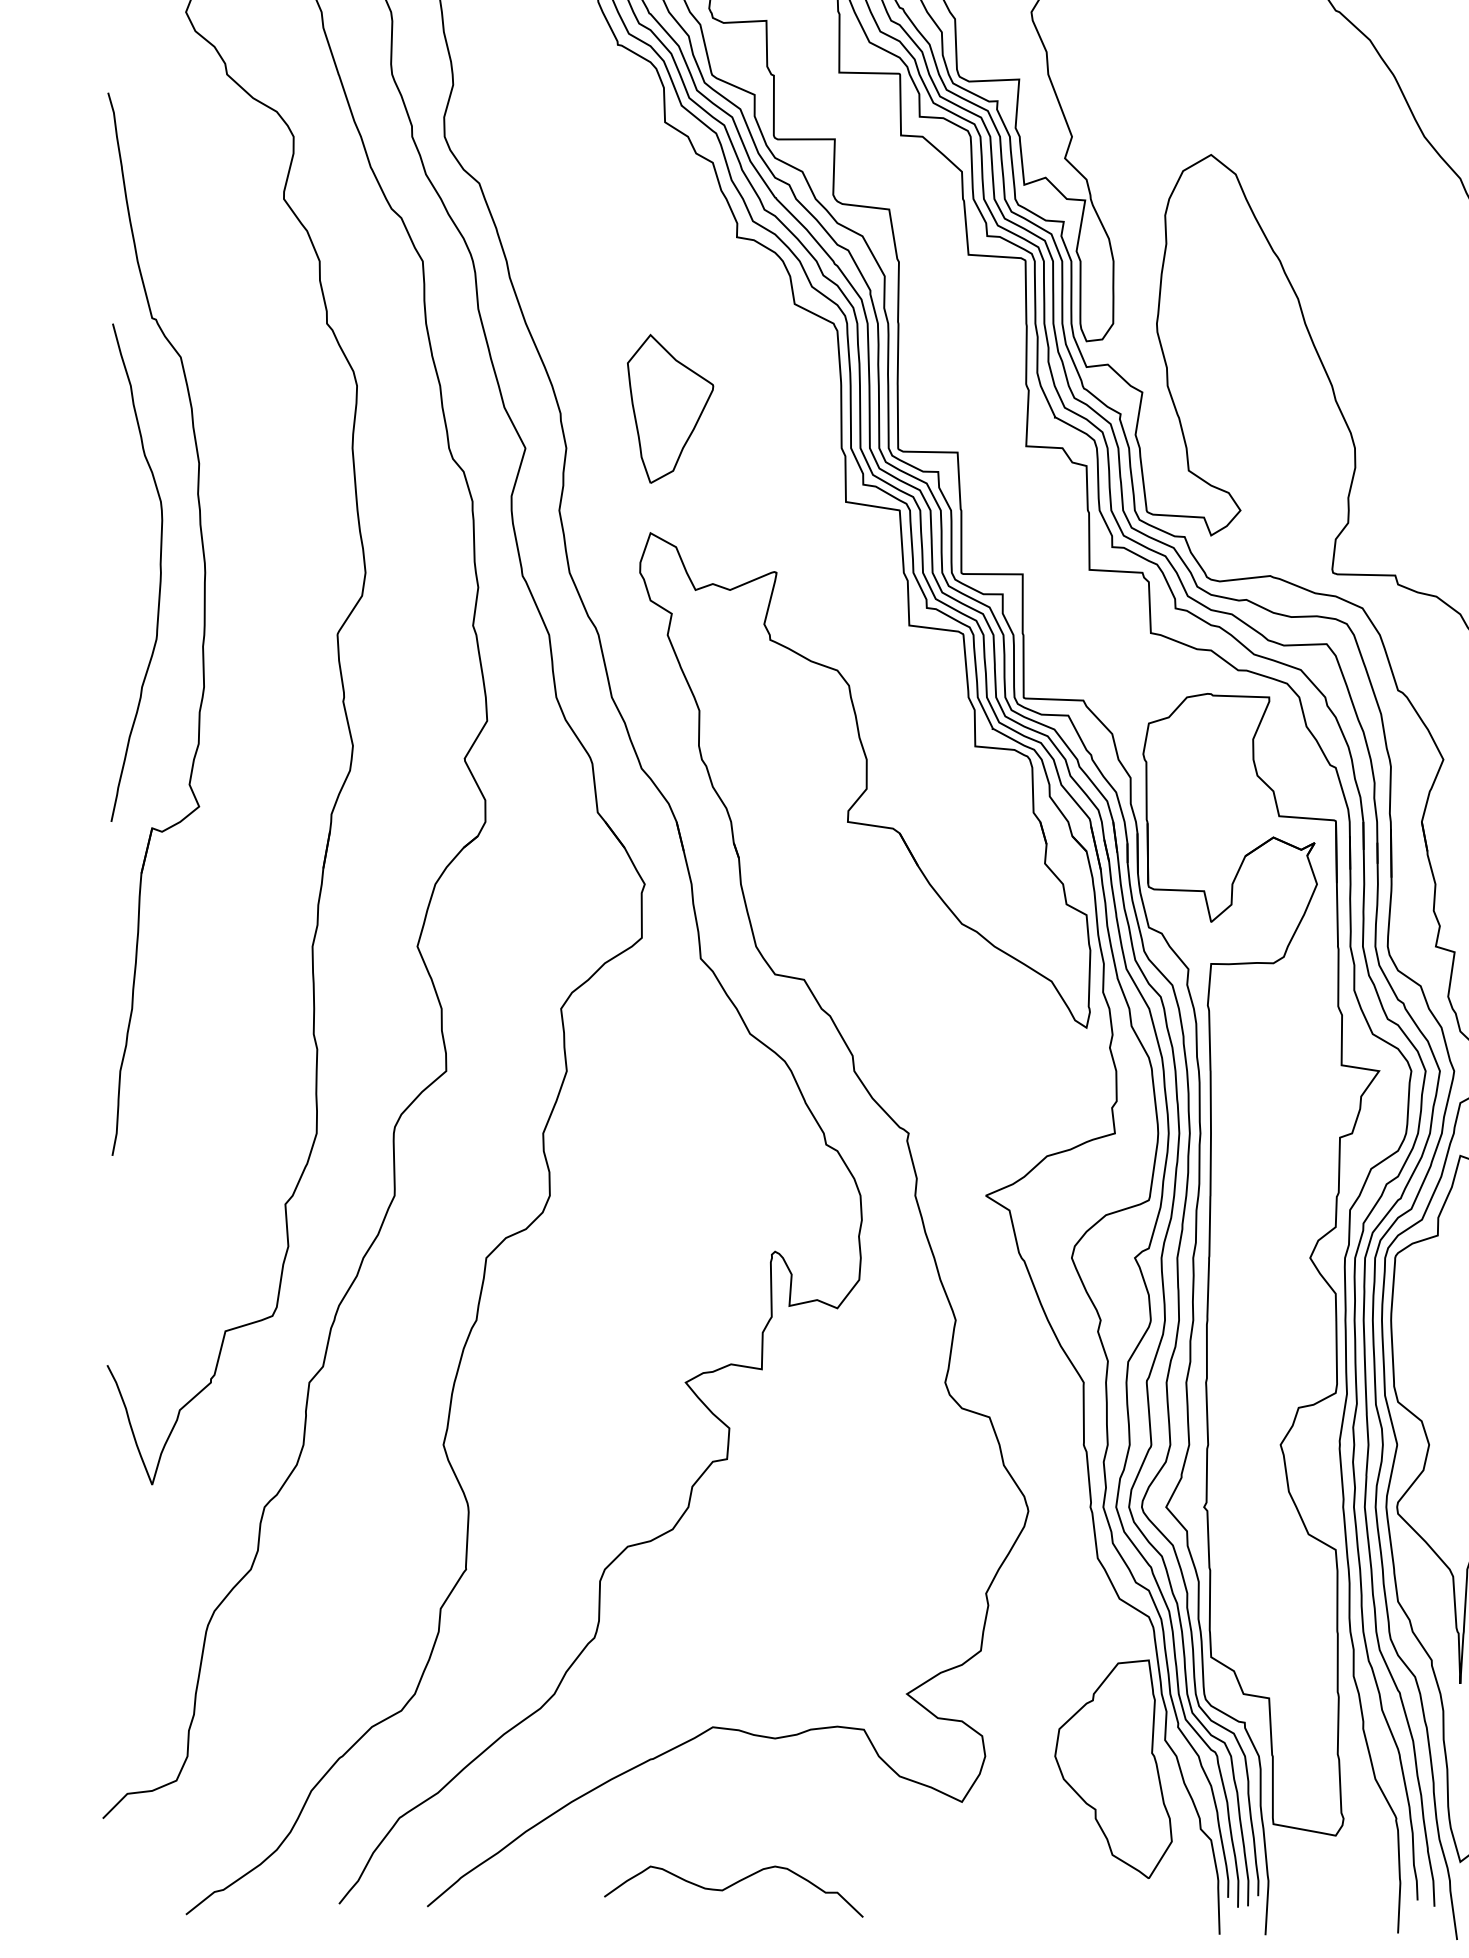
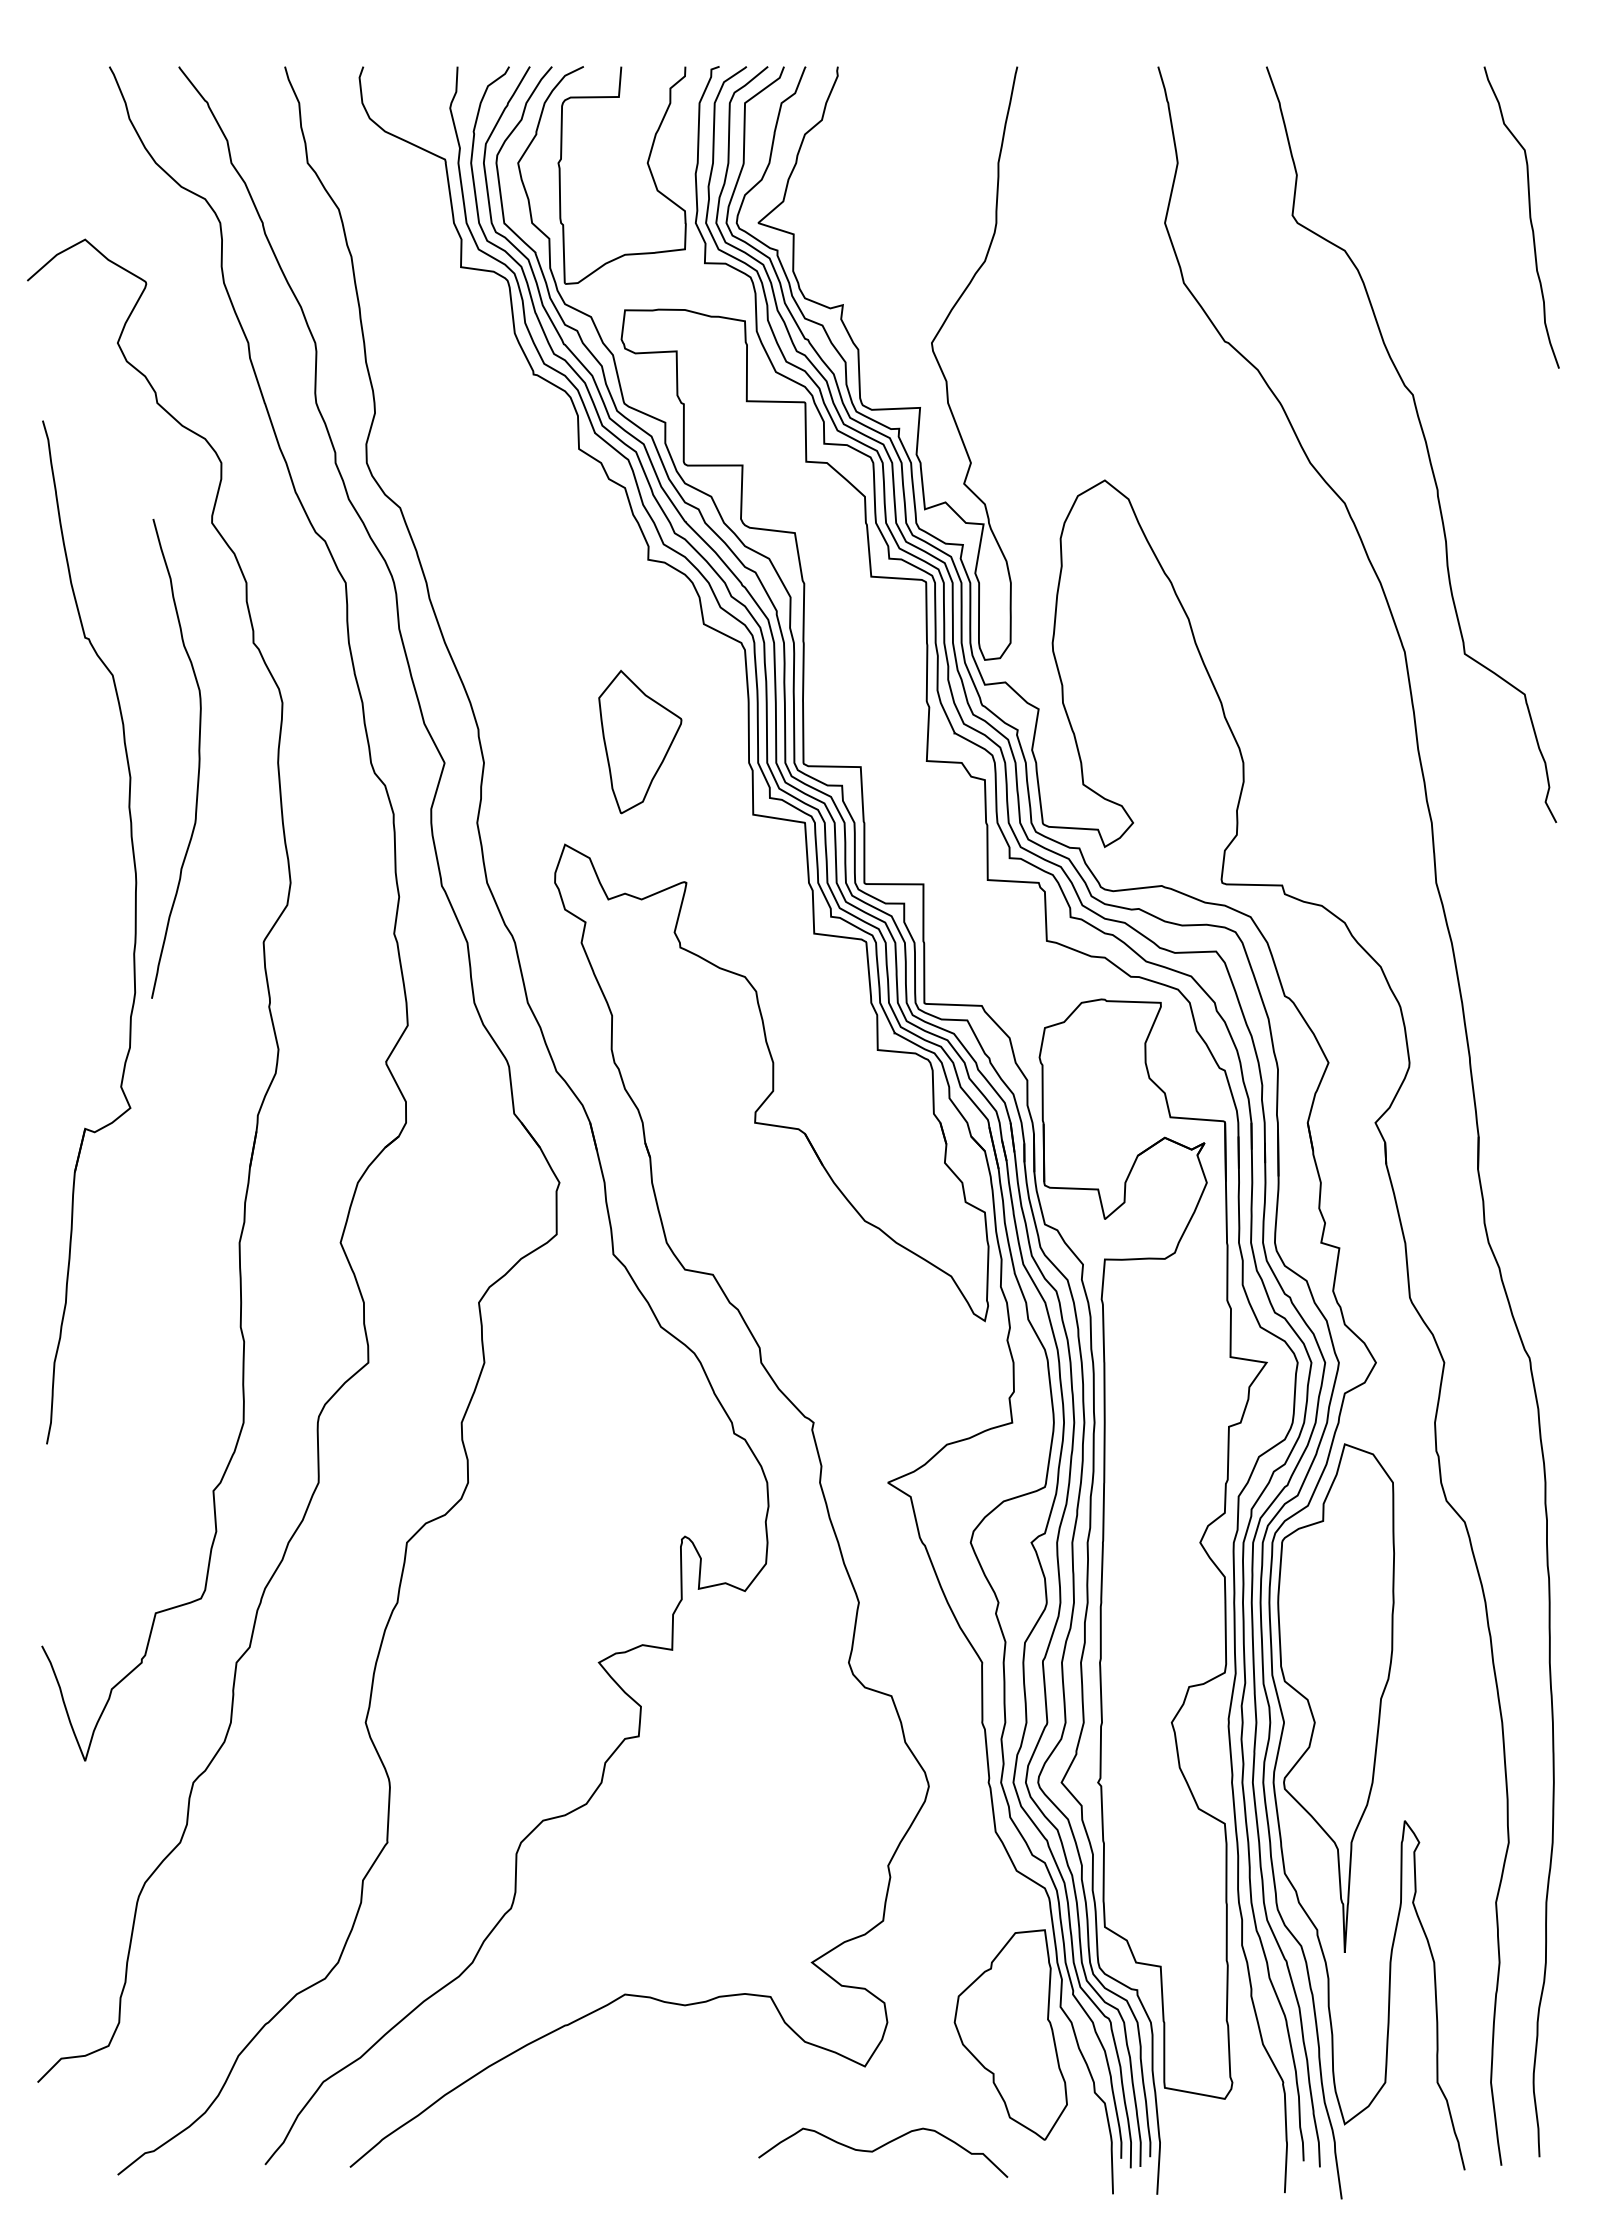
part: (670, 408) -> (640, 741), moved
curve: (159, 572) -> (198, 758), moved
curve: (730, 1887) -> (880, 2148), moved

